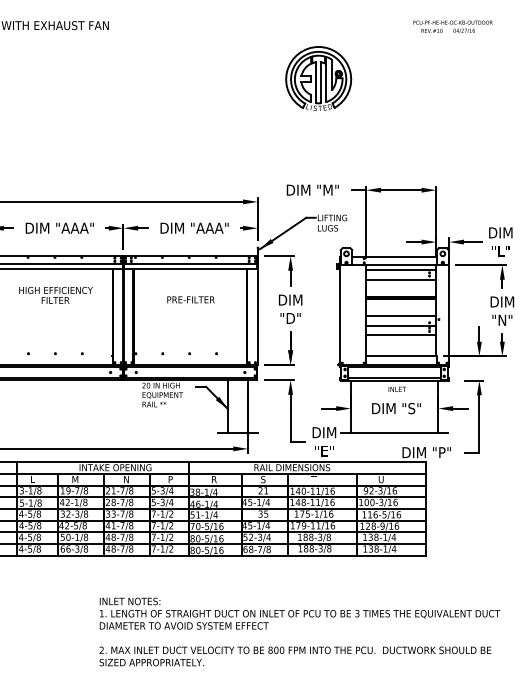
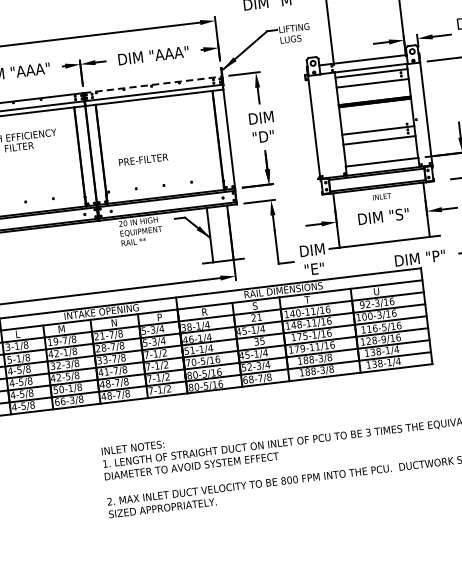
line: (190, 256) -> (152, 85), solid -> dashed
text: (190, 299) -> (142, 159), moved
line: (401, 315) -> (377, 120), removed

